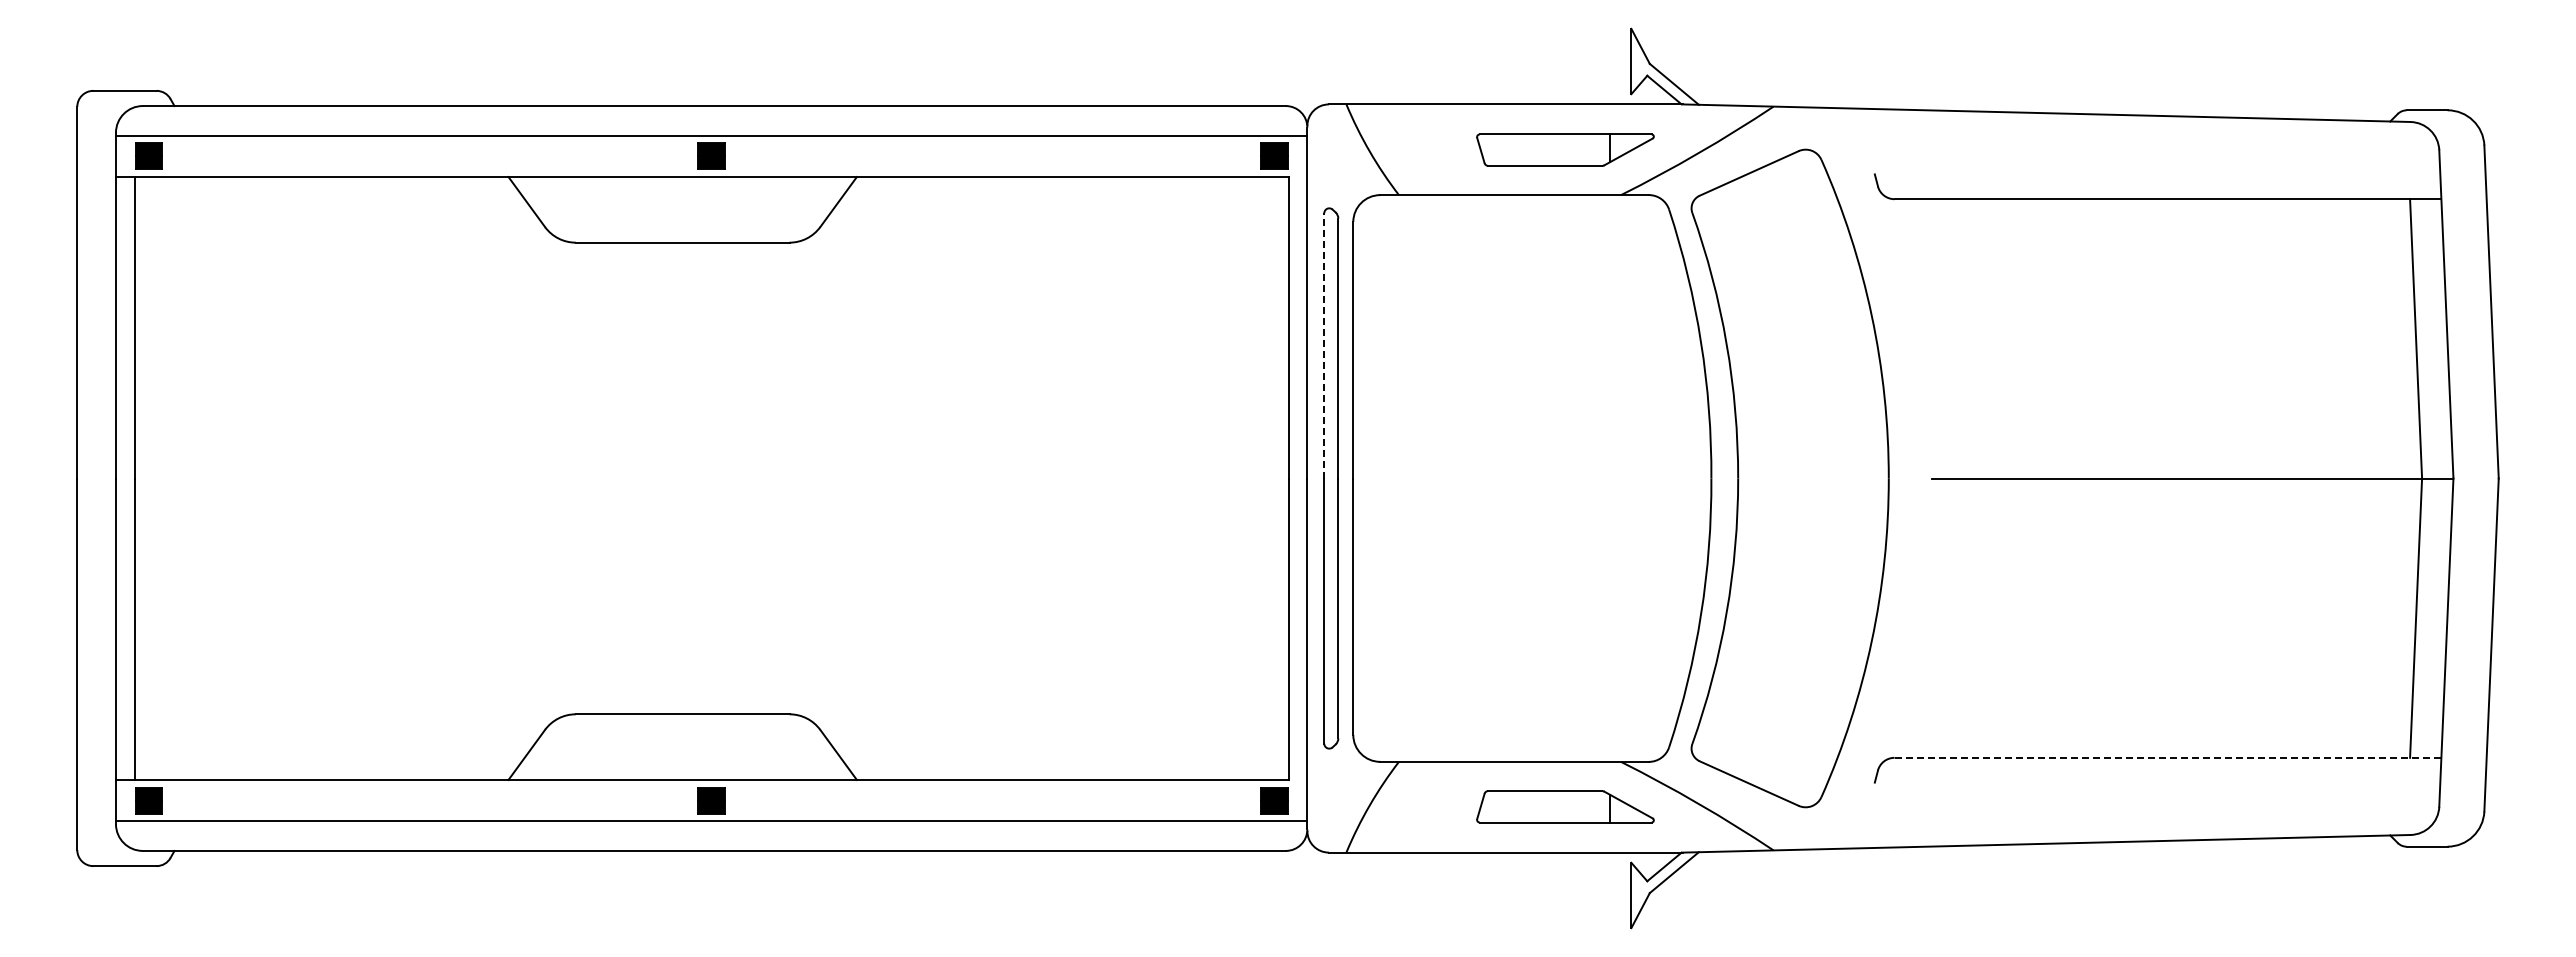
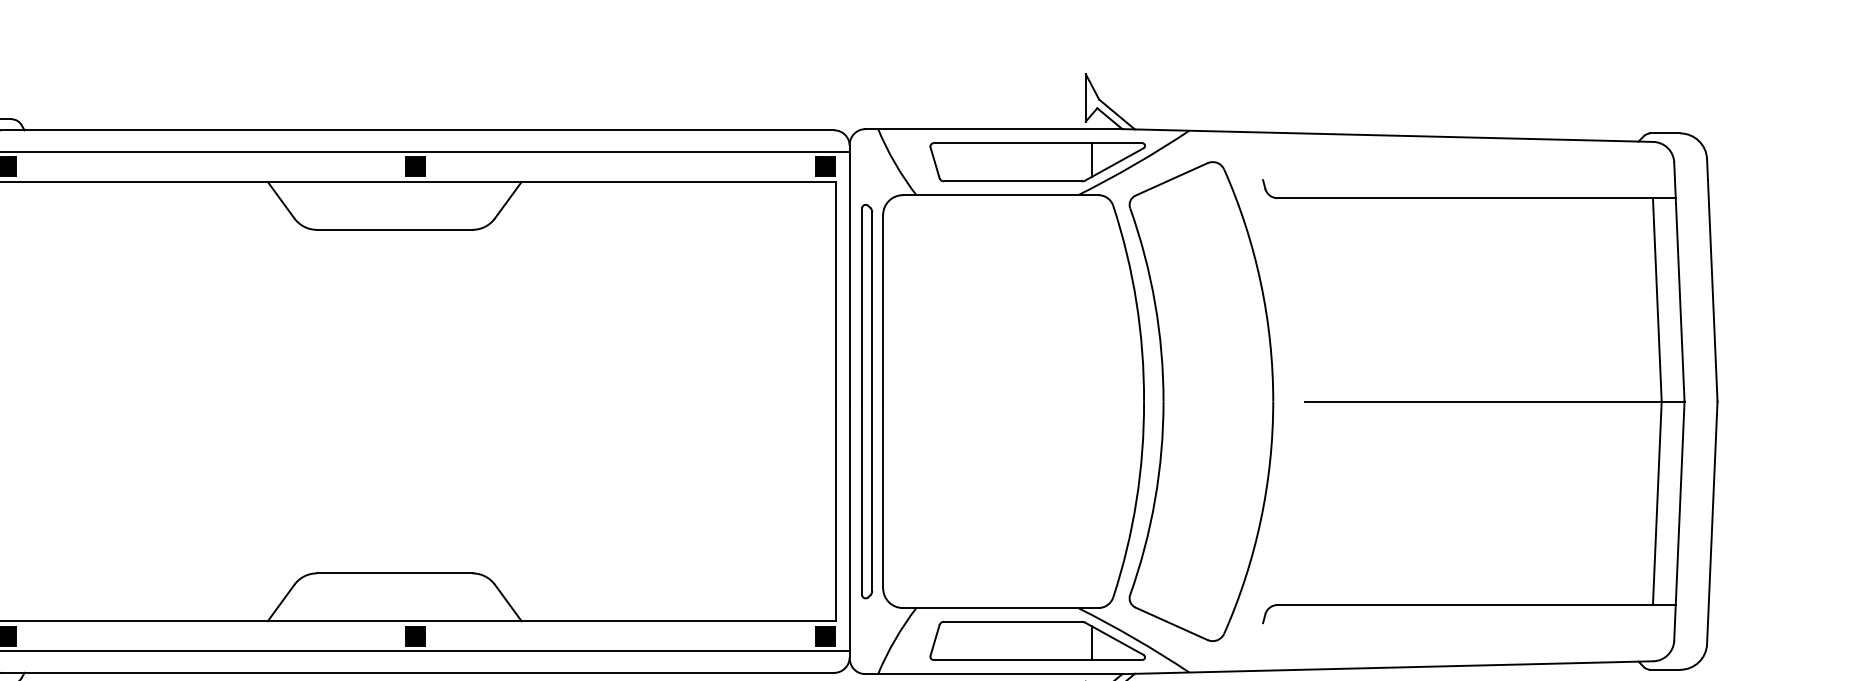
part: (1565, 150) -> (1037, 162), size x1.67
line: (1324, 345) -> (862, 304), dashed -> solid
line: (2167, 757) -> (1476, 604), dashed -> solid
part: (1565, 806) -> (1037, 640), size x1.67

